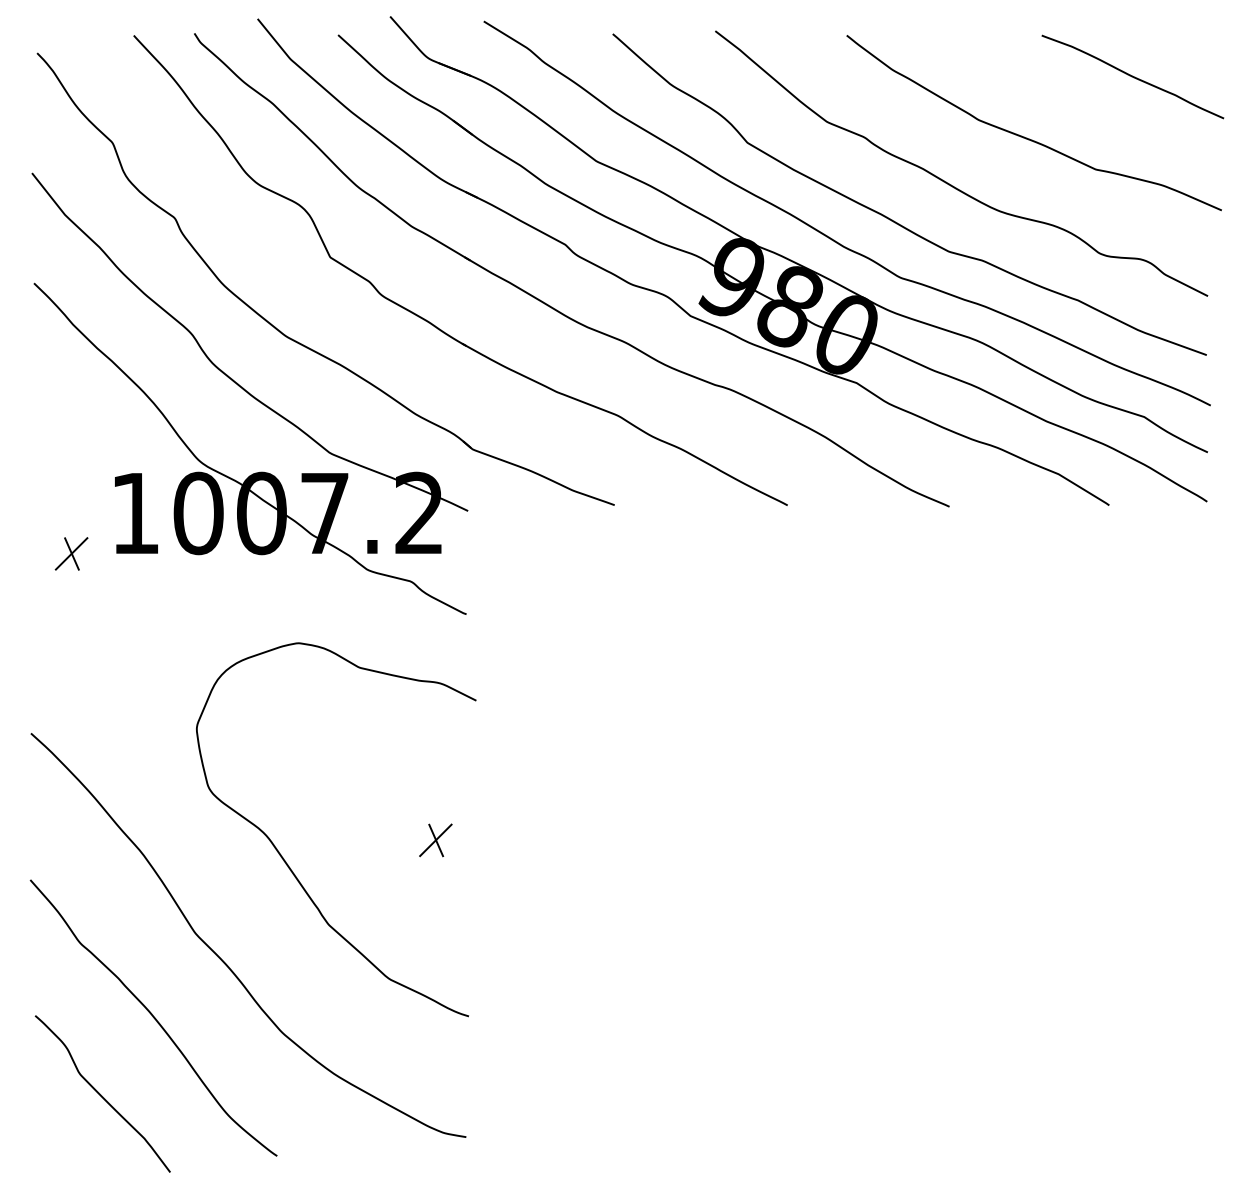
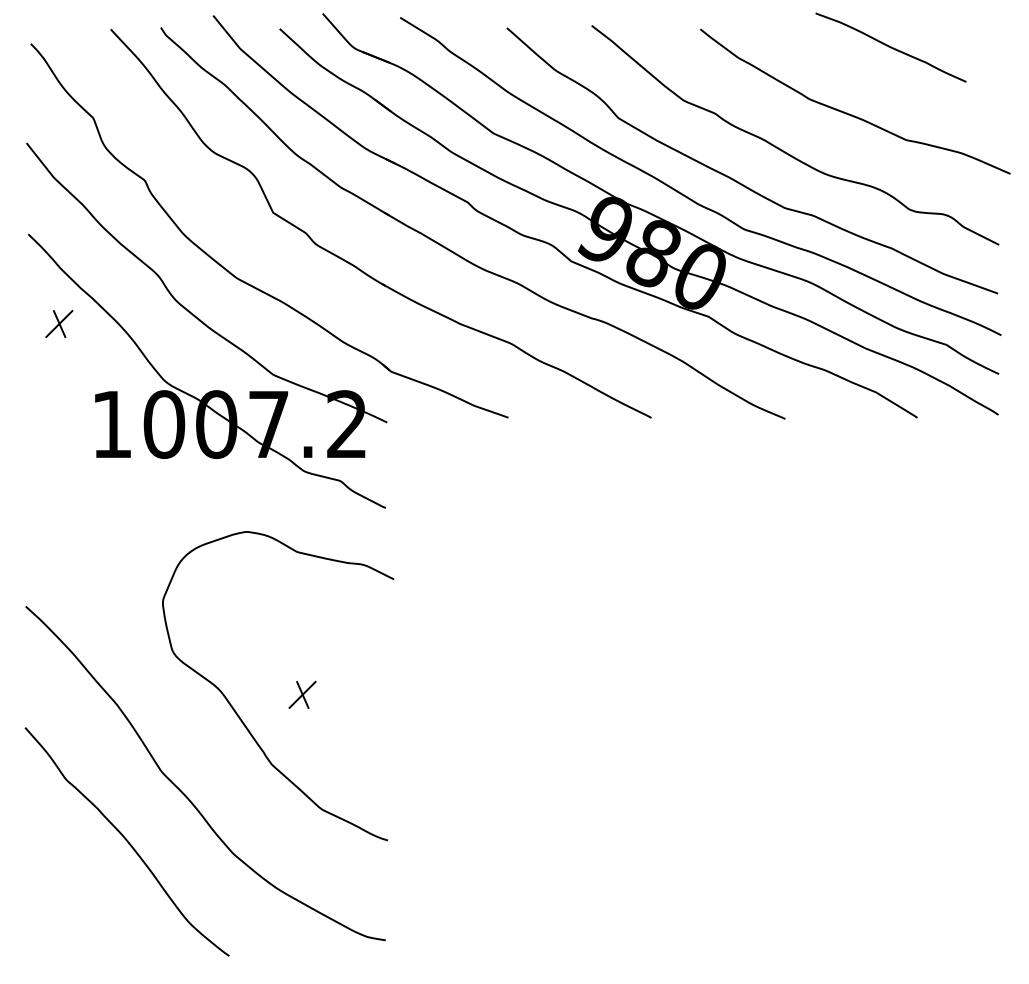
curve: (1132, 76) -> (890, 47), moved
part: (71, 553) -> (59, 323), moved
part: (435, 839) -> (302, 694), moved
curve: (100, 1093) -> (83, 904), removed

